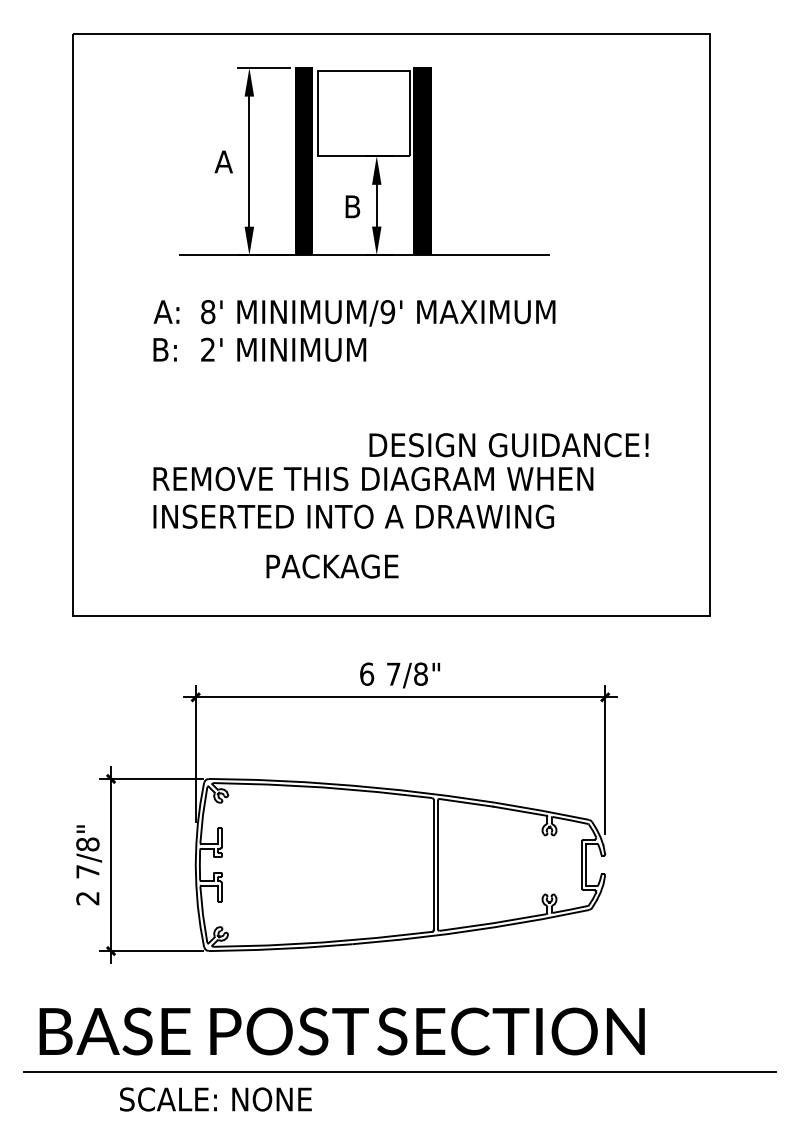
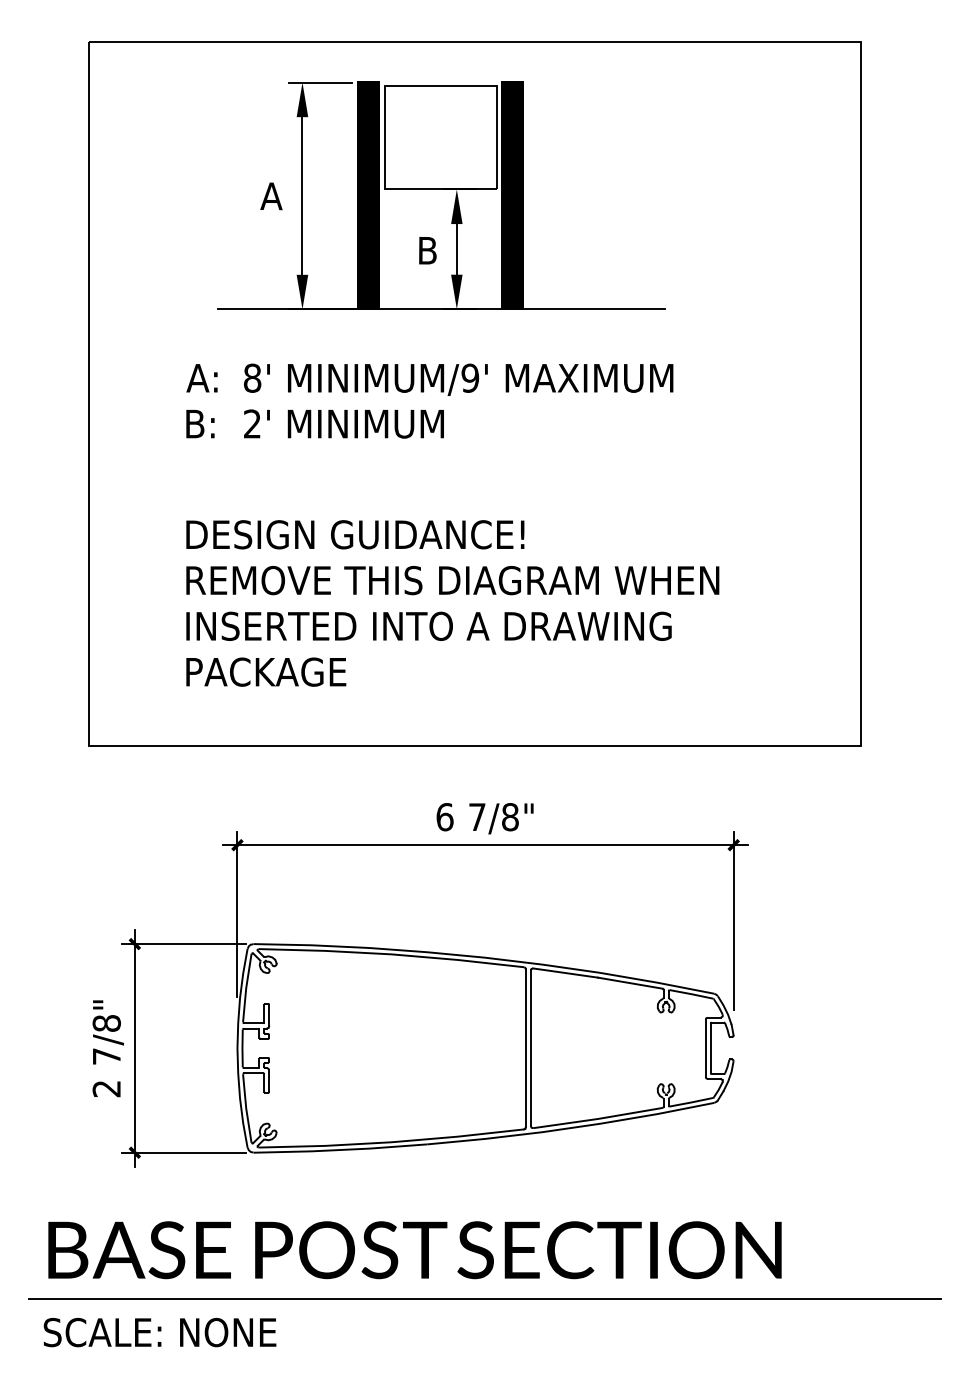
text: (508, 445) -> (354, 535), moved
text: (332, 566) -> (266, 672), moved
text: (215, 1099) -> (159, 1332), moved

